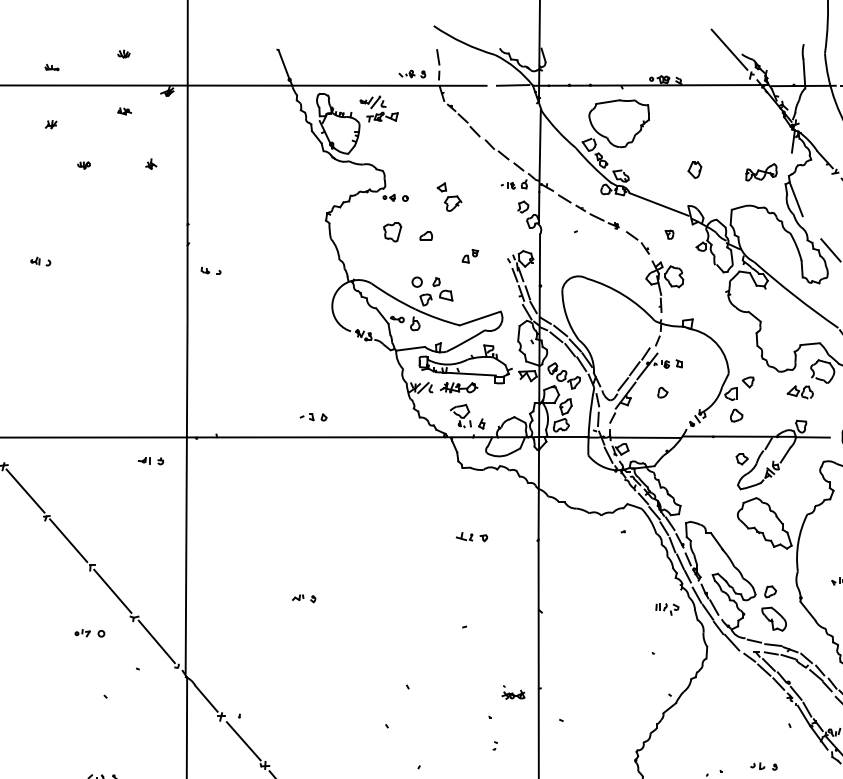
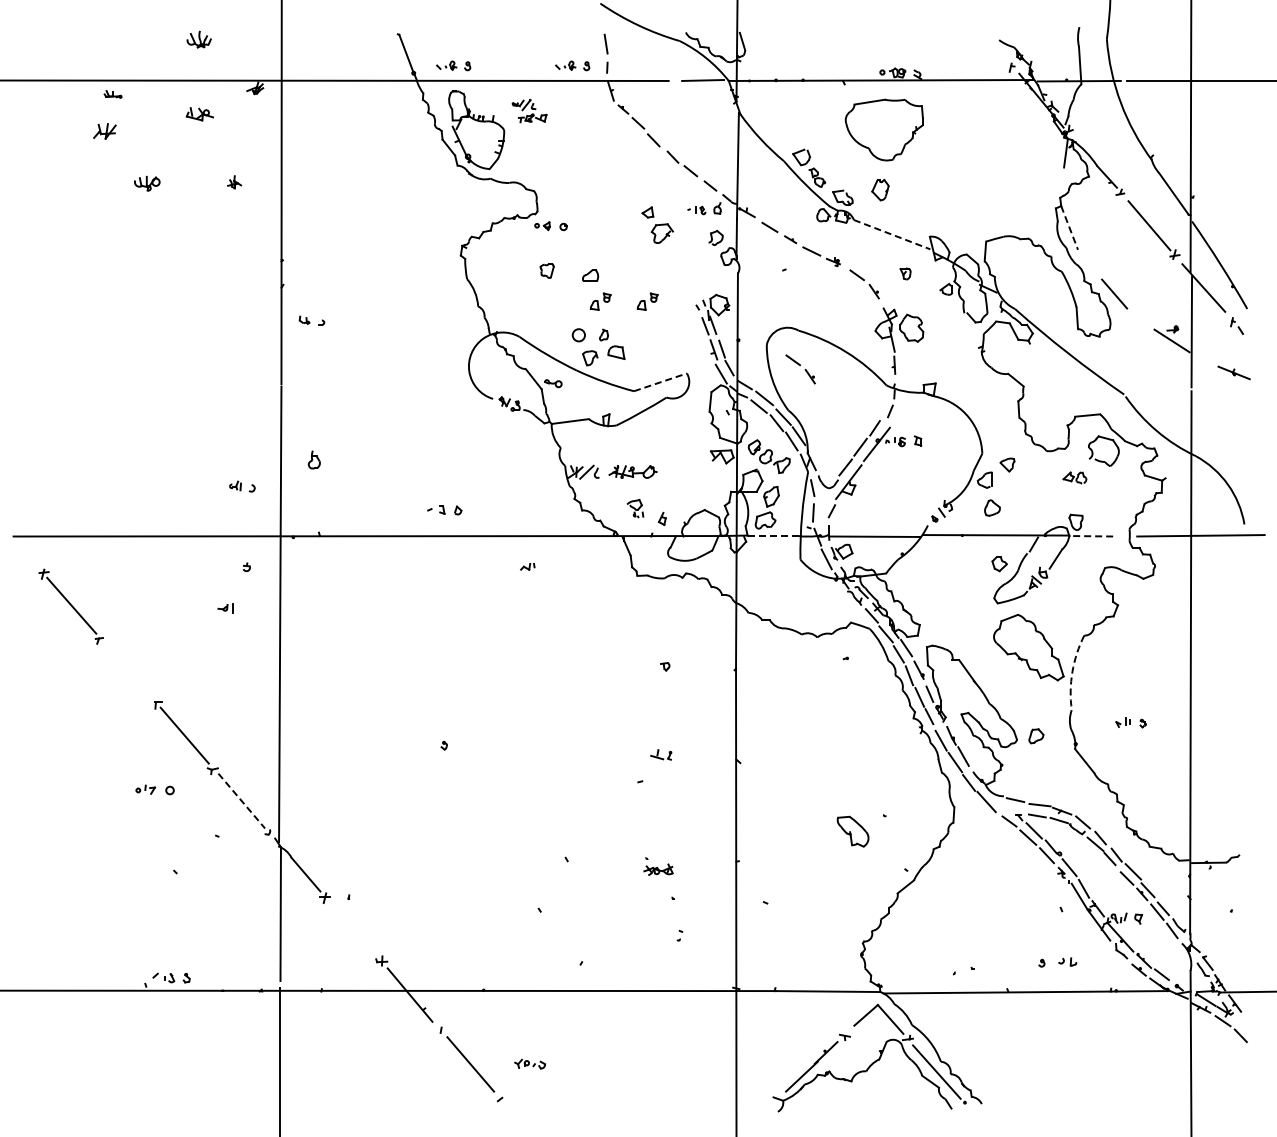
line: (729, 49) -> (983, 34), removed
part: (123, 53) -> (198, 39), size x1.6
part: (51, 67) -> (112, 94), moved
part: (320, 73) -> (453, 65), added
part: (379, 108) -> (529, 110), size x0.7
part: (124, 110) -> (200, 113), size x1.6
part: (618, 123) -> (883, 129), moved
part: (50, 124) -> (104, 130), size x1.6
part: (84, 165) -> (147, 184), size x1.6
part: (694, 169) -> (880, 189), moved
part: (761, 171) -> (1024, 192), removed
part: (449, 196) -> (657, 224), moved
line: (796, 199) -> (1069, 228), solid -> dashed
line: (659, 204) -> (892, 234), solid -> dashed
part: (392, 232) -> (547, 270), size x0.6
part: (433, 256) -> (600, 301), added
part: (40, 261) -> (242, 486), moved
part: (588, 308) -> (800, 369), added
line: (480, 318) -> (660, 382), solid -> dashed
part: (414, 323) -> (313, 459), moved
part: (465, 364) -> (641, 441), removed
part: (662, 392) -> (896, 478), removed
part: (799, 392) -> (1074, 477), size x0.7
part: (460, 415) -> (635, 508), size x0.6
line: (569, 436) -> (775, 535), solid -> dashed
line: (813, 437) -> (1091, 536), solid -> dashed
part: (144, 460) -> (225, 608), moved
part: (464, 536) -> (661, 754), moved
line: (68, 540) -> (127, 669), removed
arc: (798, 541) -> (1072, 671), solid -> dashed
part: (297, 597) -> (527, 566), moved
part: (667, 609) -> (902, 758), removed
part: (773, 619) -> (852, 831), moved
line: (157, 642) -> (242, 801), solid -> dashed
part: (513, 692) -> (658, 866), moved
line: (243, 741) -> (354, 929), removed
part: (757, 765) -> (1067, 961), moved

